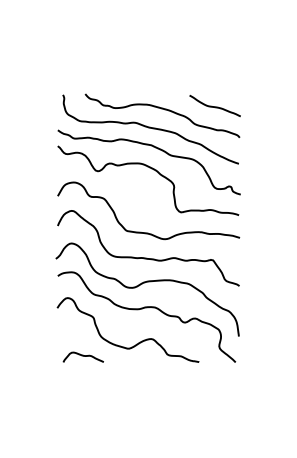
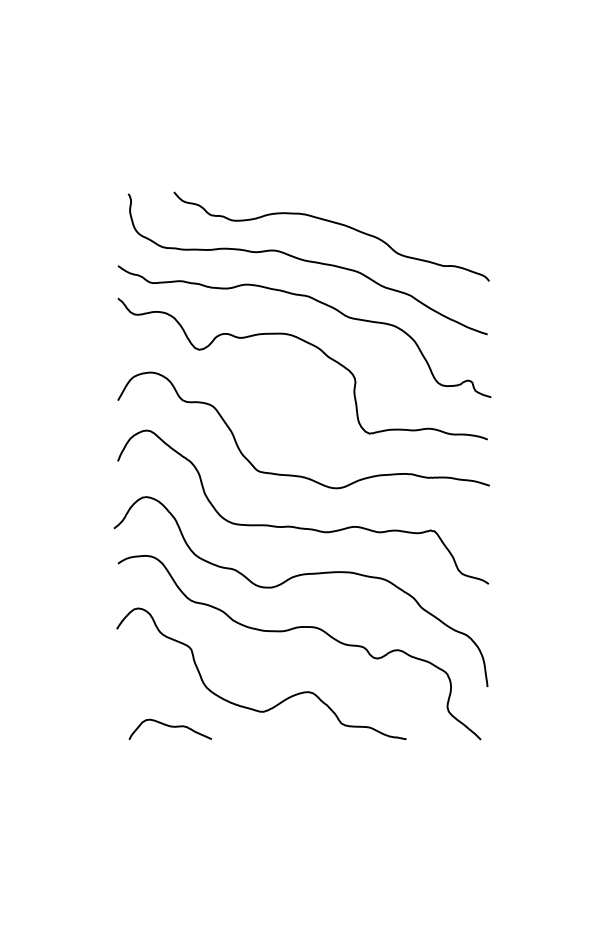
curve: (214, 106) -> (437, 217), removed

